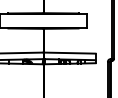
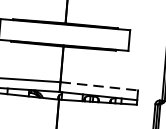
line: (70, 53) -> (100, 86), solid -> dashed

